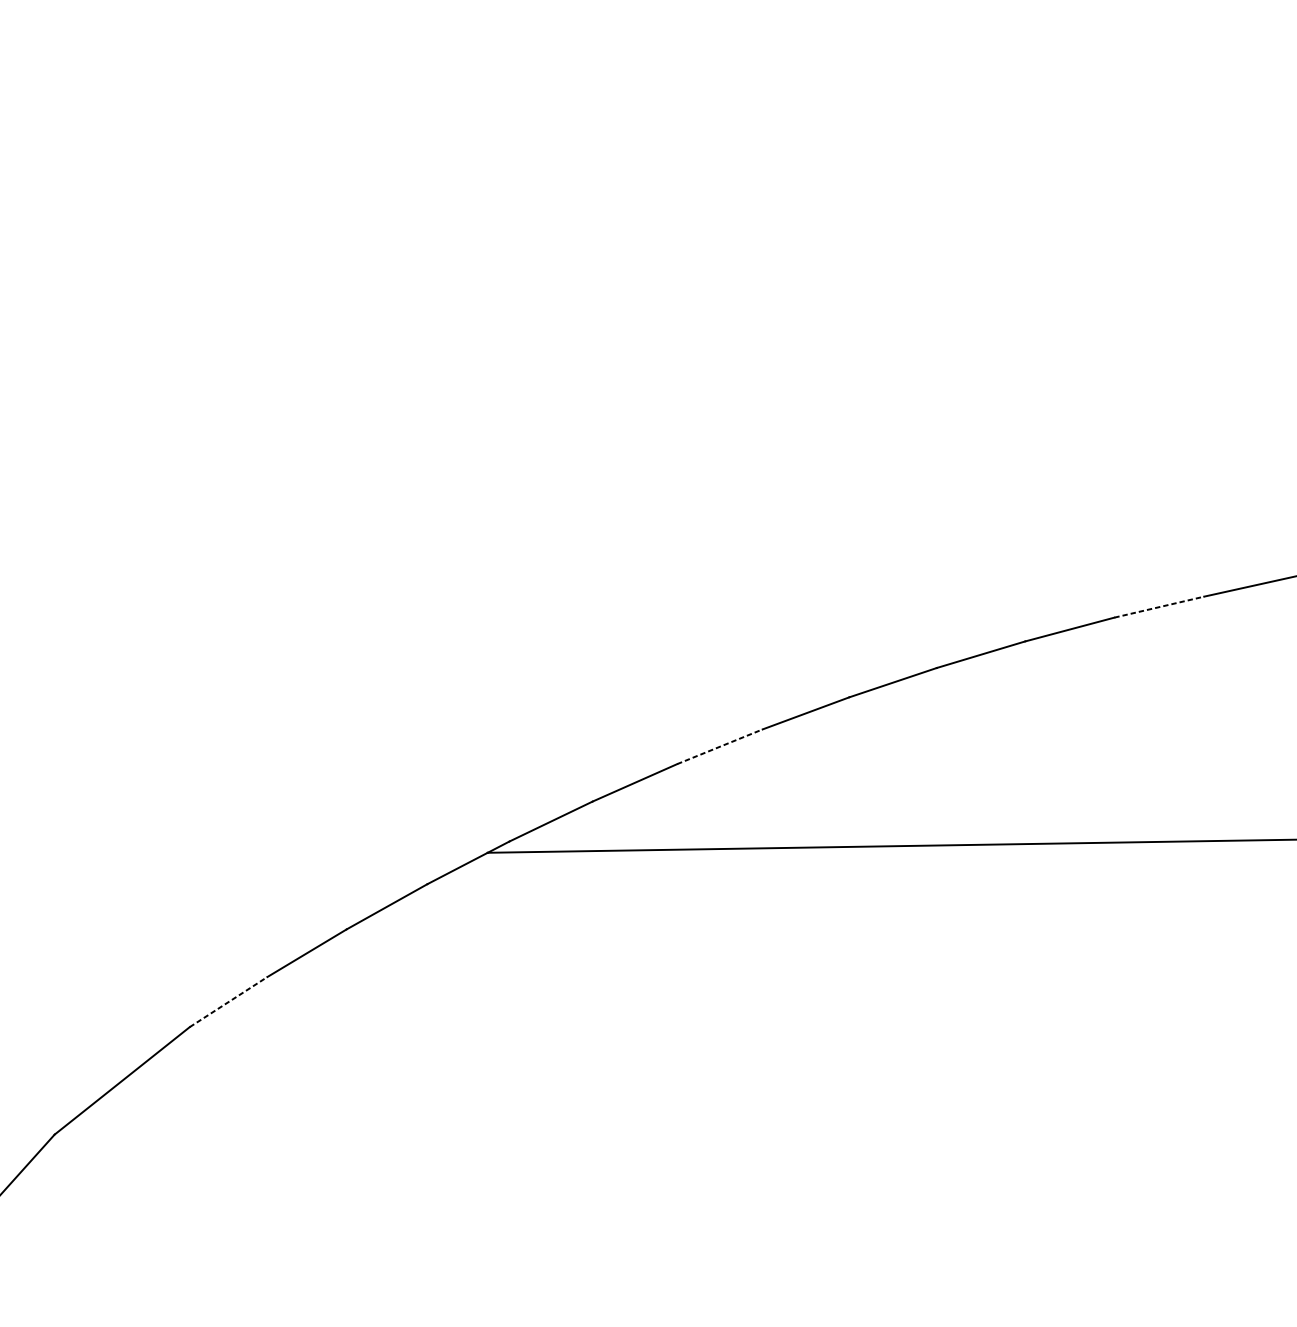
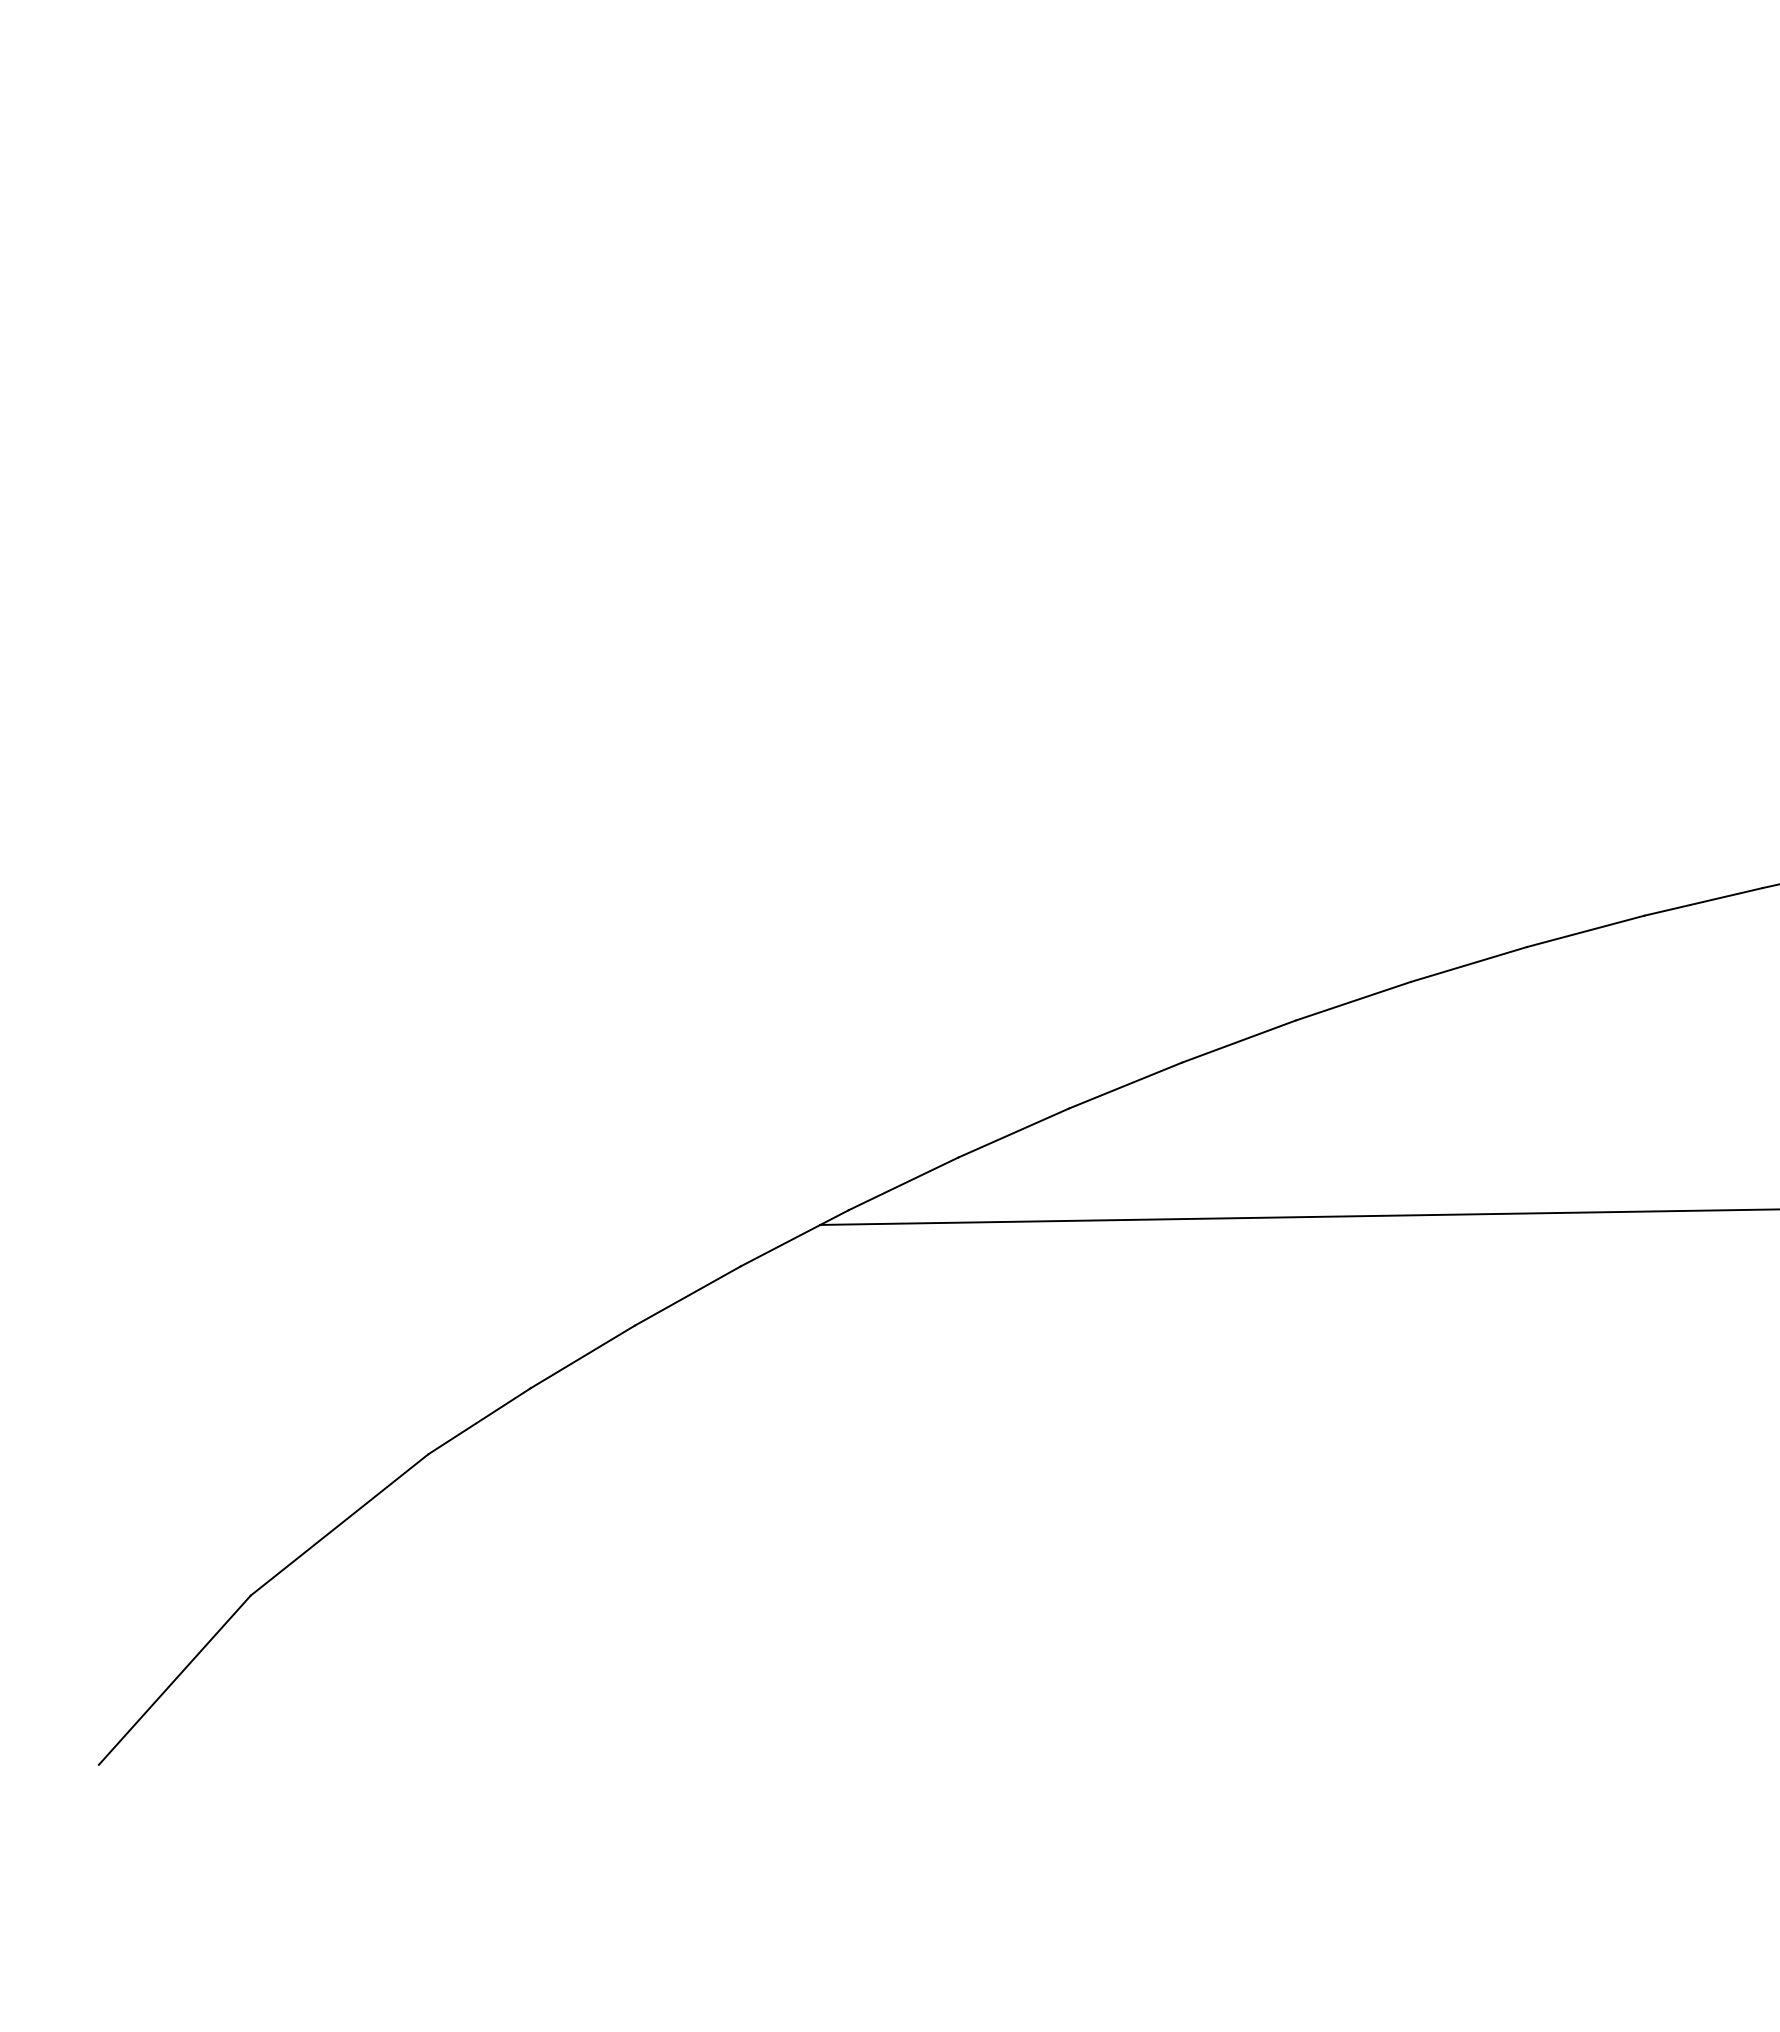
line: (1159, 606) -> (1703, 901), dashed -> solid
line: (719, 746) -> (1125, 1085), dashed -> solid
line: (228, 1002) -> (479, 1421), dashed -> solid

